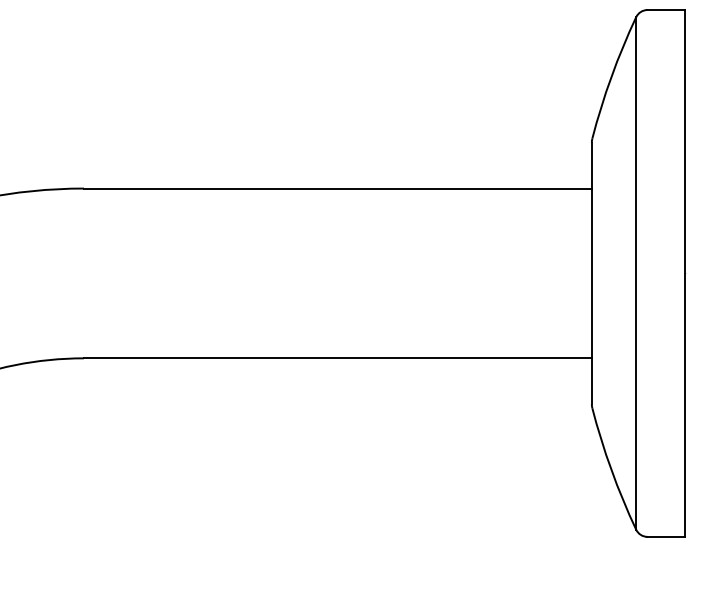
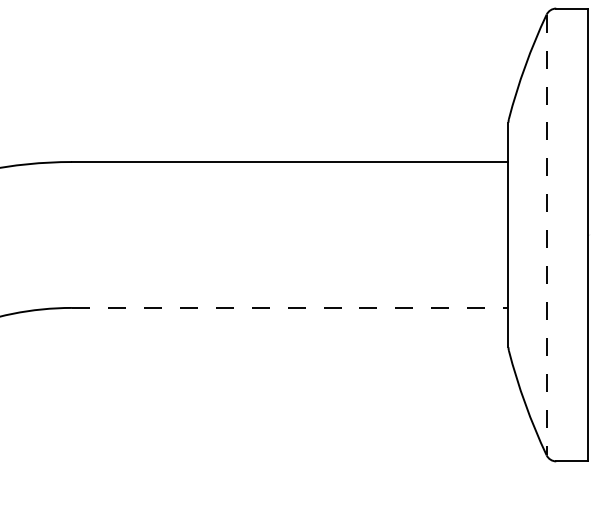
line: (636, 273) -> (546, 235), solid -> dashed
line: (337, 358) -> (289, 308), solid -> dashed

